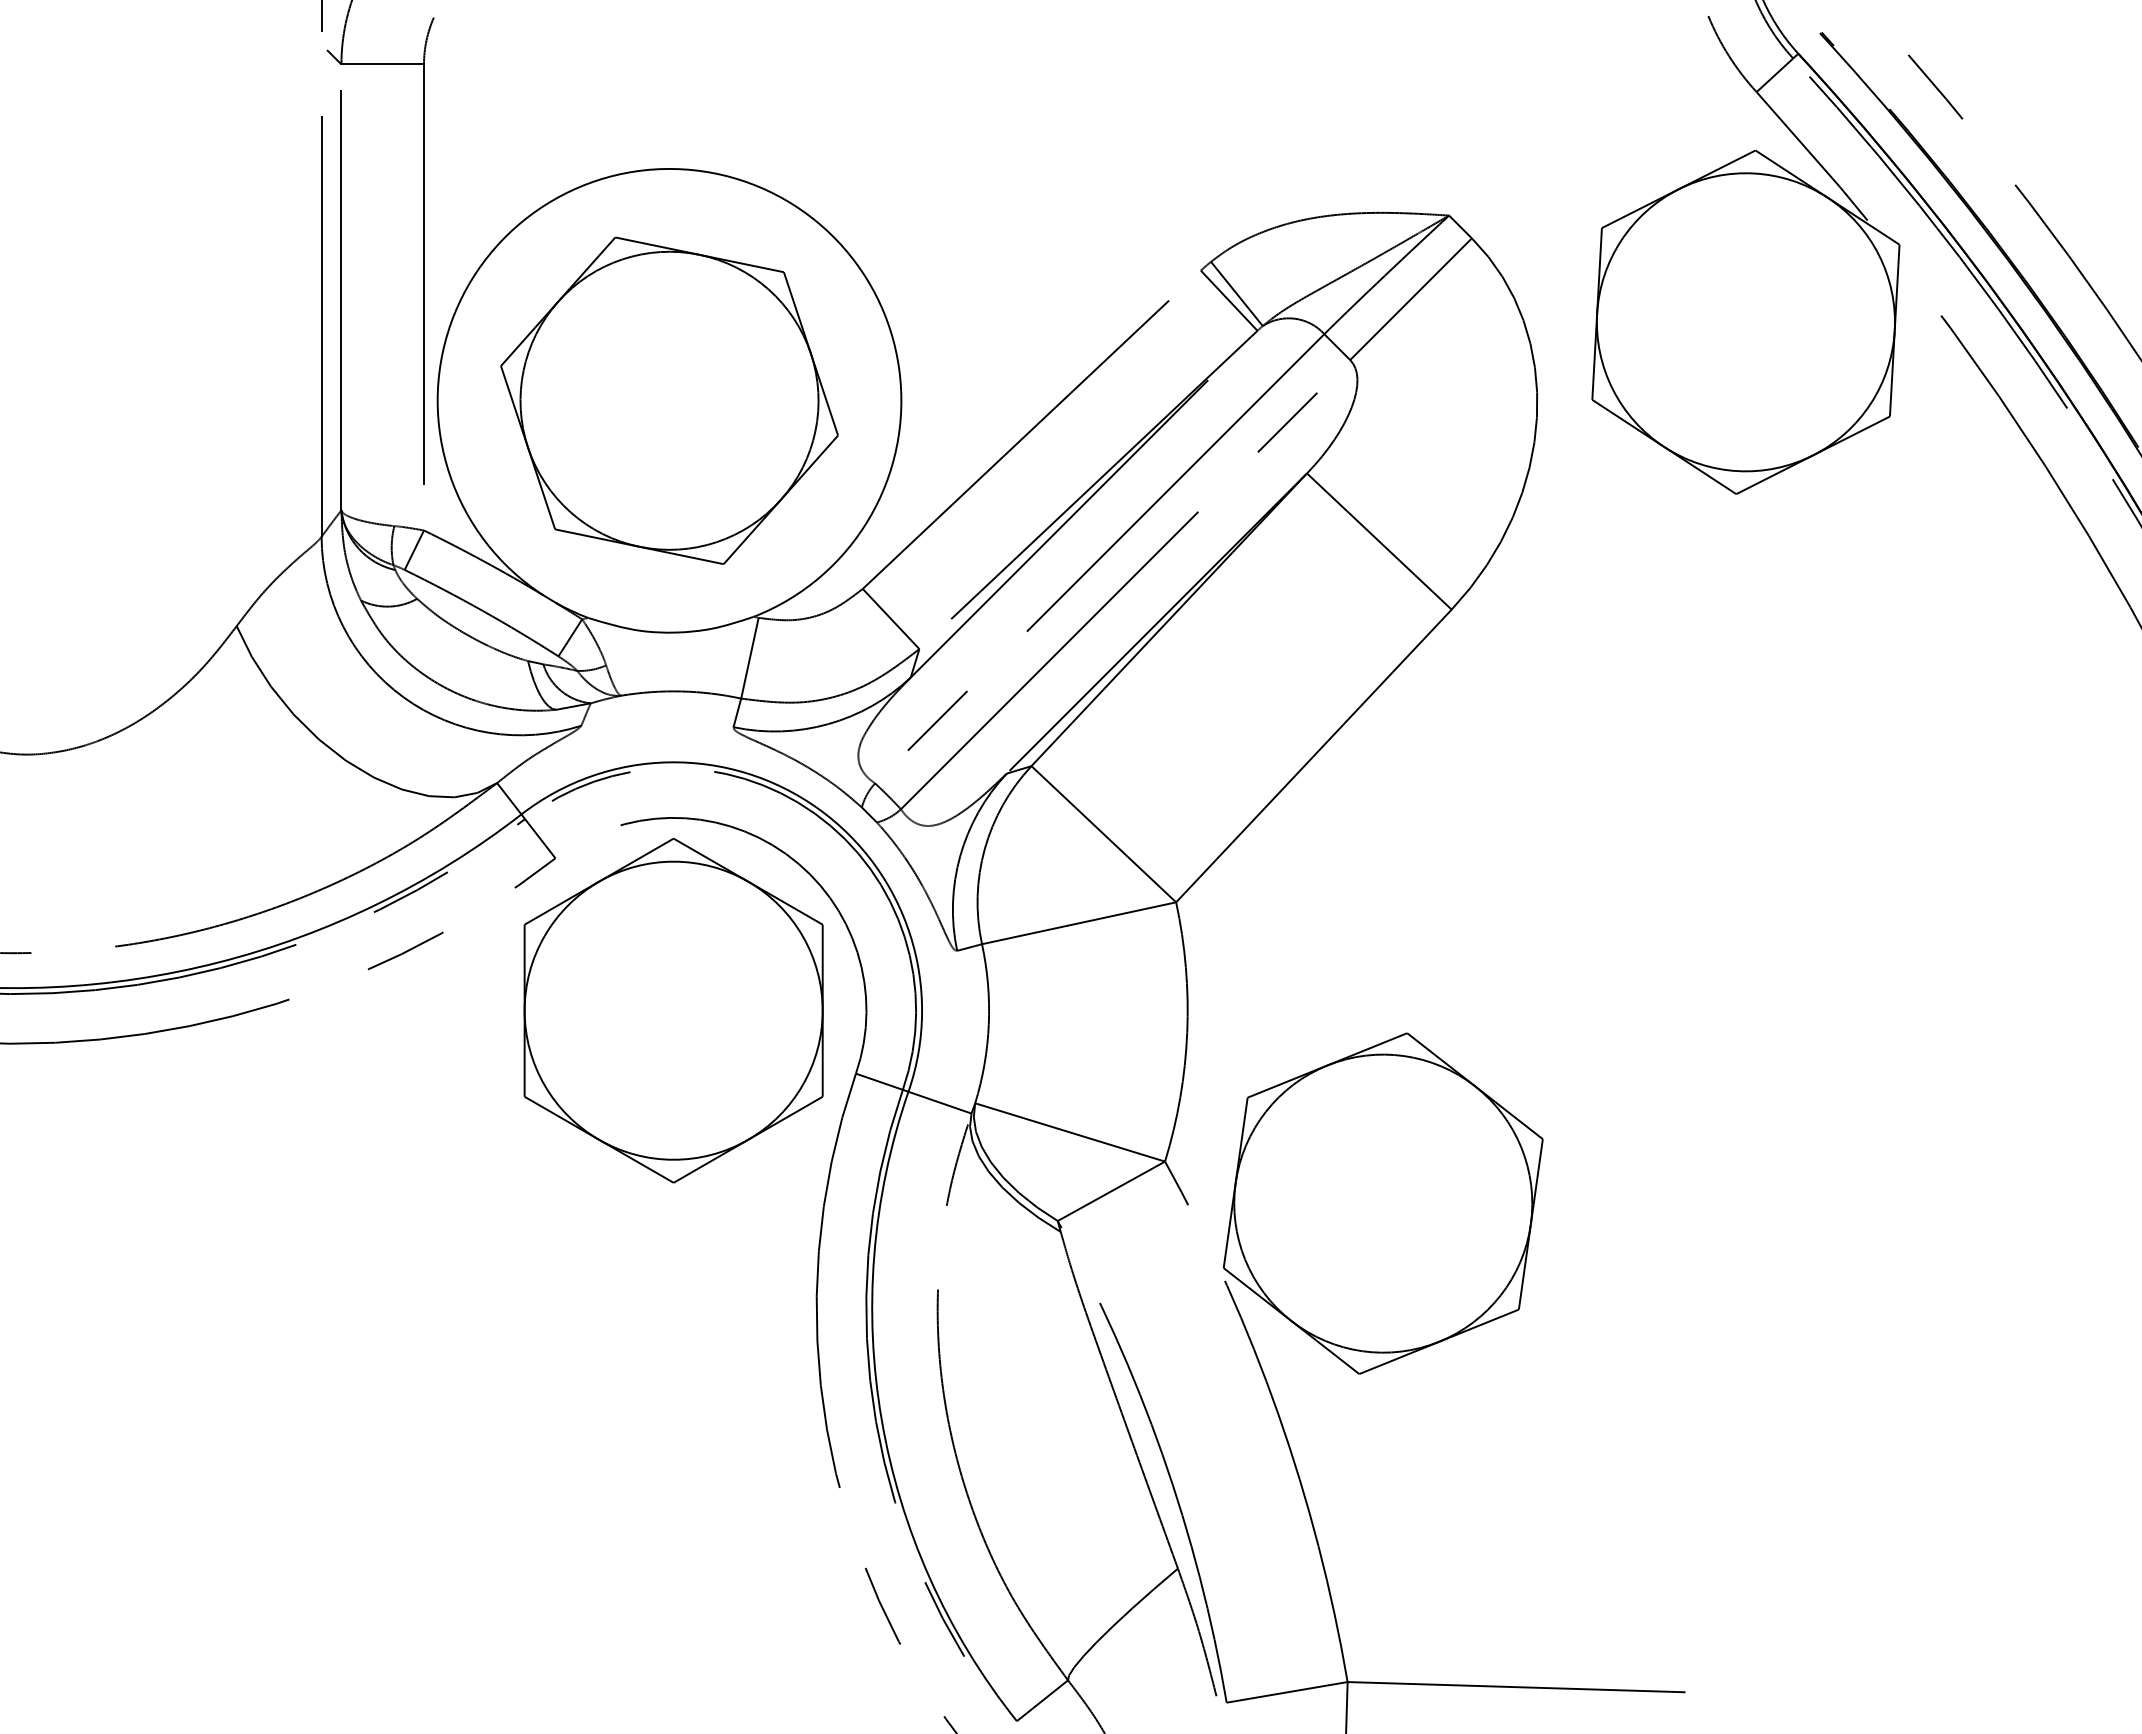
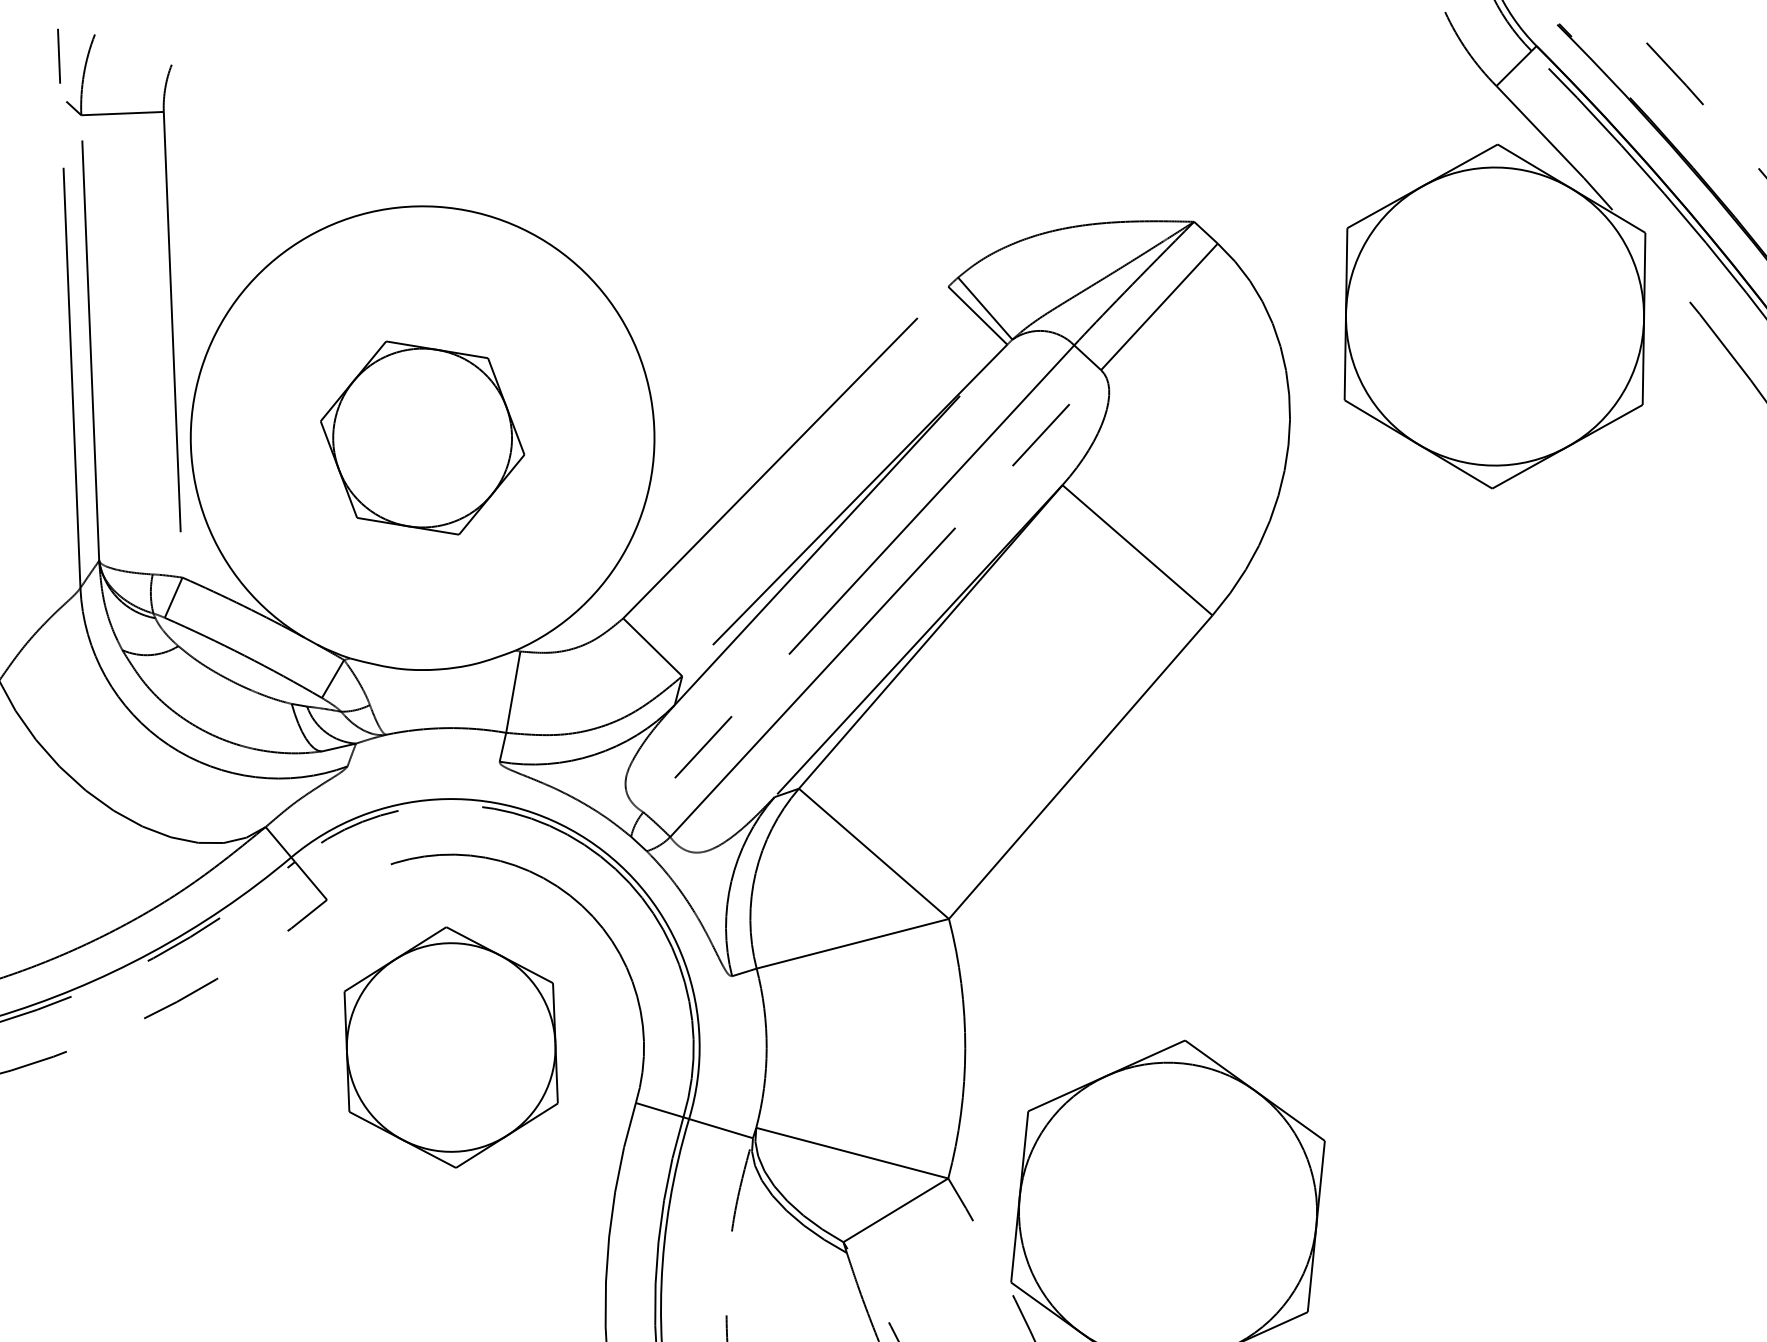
part: (669, 400) -> (422, 437), size x0.6
part: (673, 1010) -> (451, 1047), size x0.7

